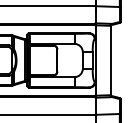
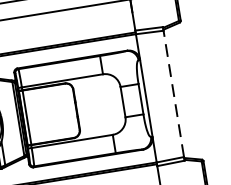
line: (110, 60) -> (173, 93), solid -> dashed

